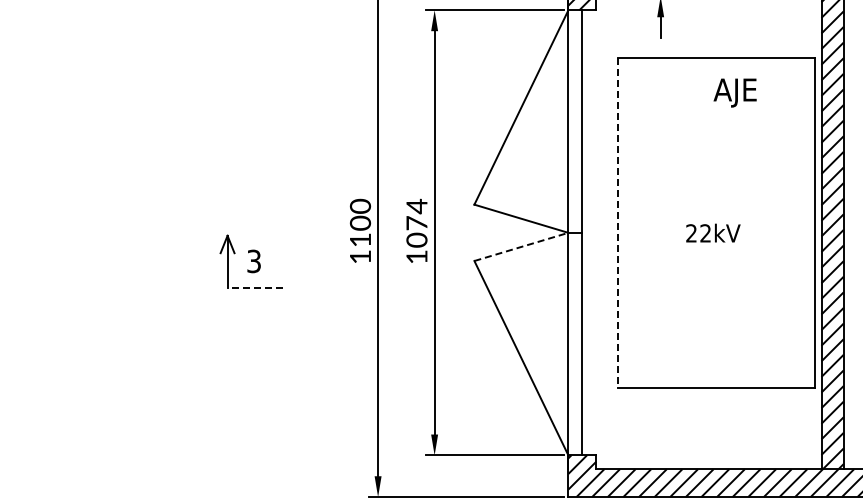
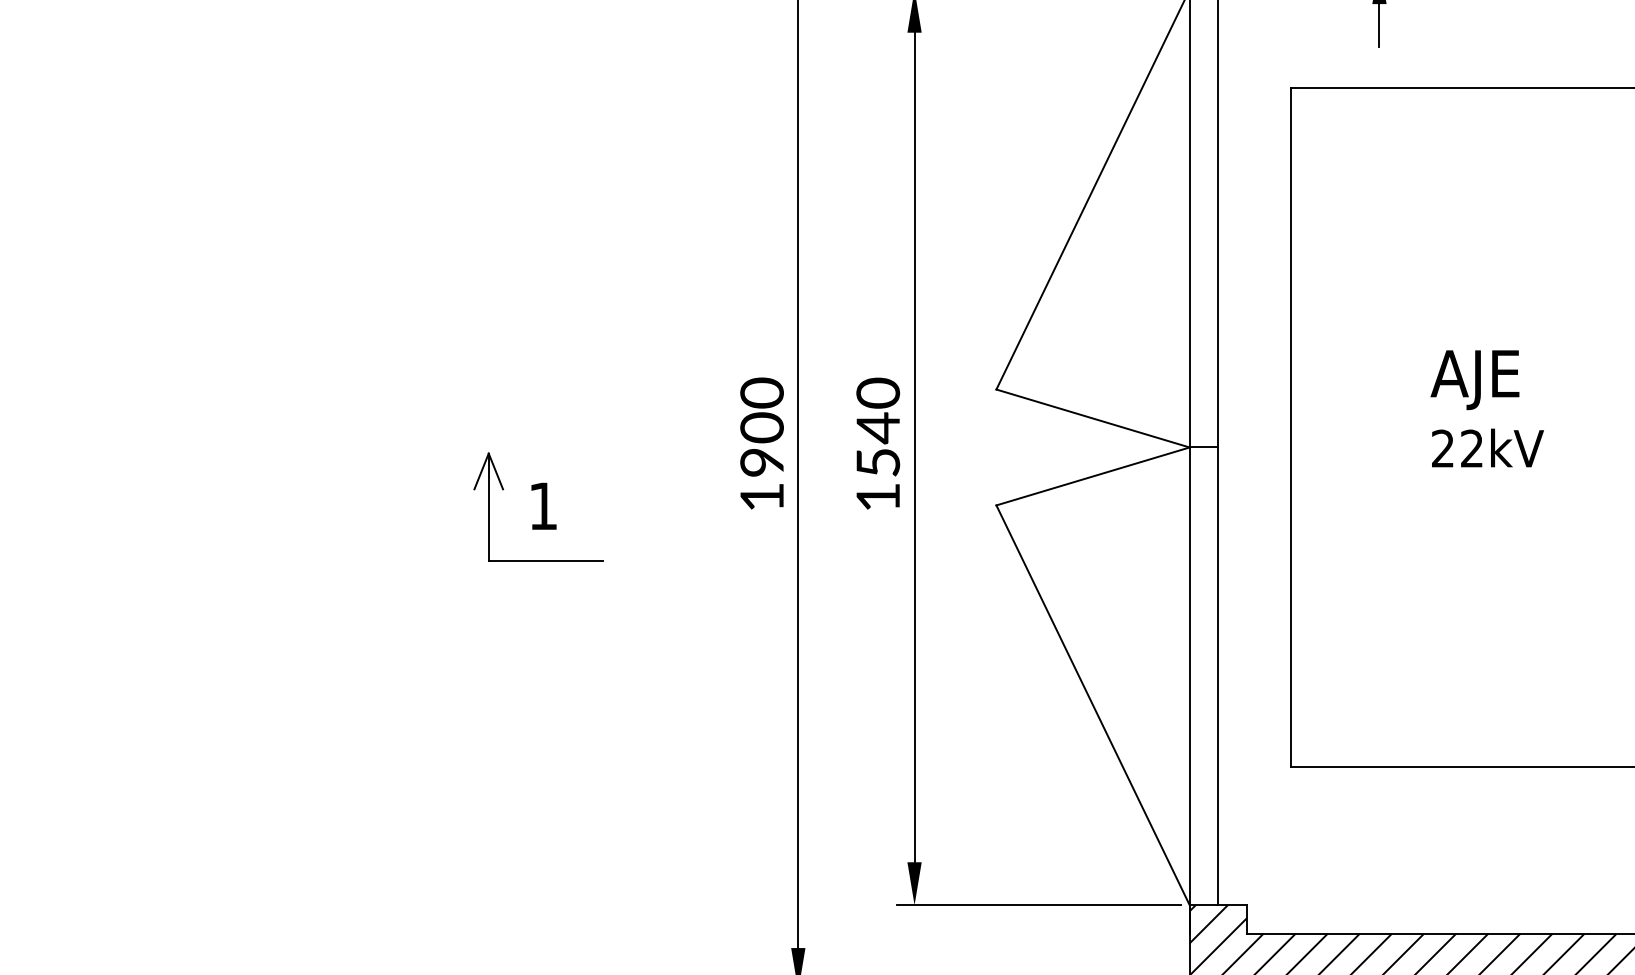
text: (734, 92) -> (1473, 378), moved
text: (416, 222) -> (877, 426), 1074 -> 1540
line: (617, 223) -> (1290, 428), dashed -> solid
text: (359, 239) -> (760, 461), 1100 -> 1900
line: (521, 246) -> (1093, 475), dashed -> solid
text: (253, 261) -> (542, 506), 3 -> 1
line: (255, 287) -> (546, 559), dashed -> solid

